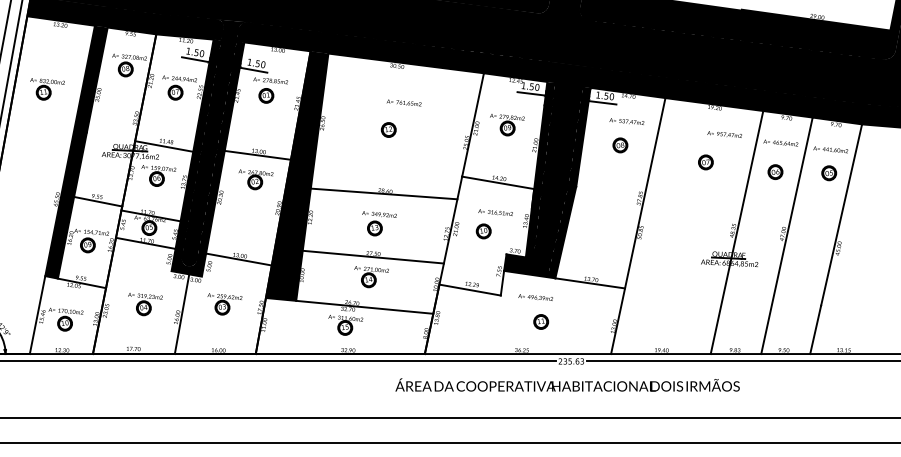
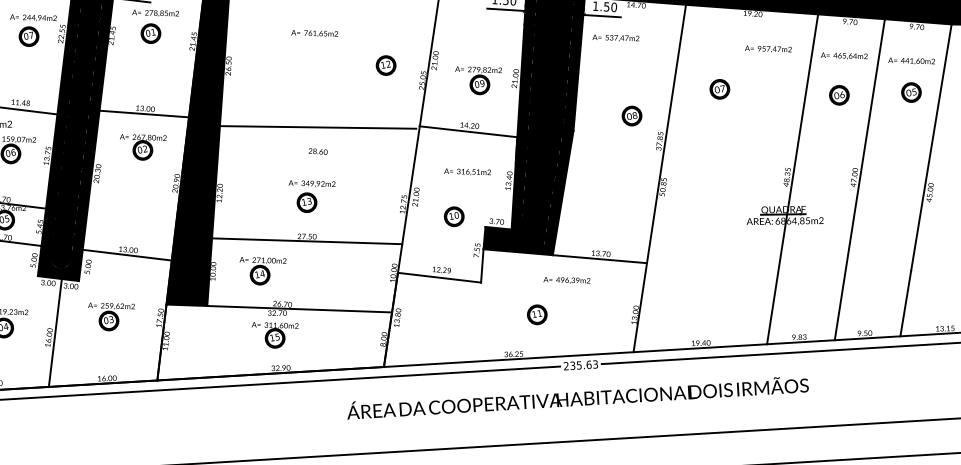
text: (403, 102) -> (313, 32), moved
text: (626, 121) -> (615, 37), moved
part: (507, 125) -> (479, 80), moved
part: (388, 129) -> (385, 64), moved
part: (620, 145) -> (632, 116), moved
part: (705, 162) -> (719, 89), moved
line: (383, 193) -> (316, 126), moved
part: (483, 231) -> (453, 216), moved
part: (371, 277) -> (263, 271), moved
text: (535, 297) -> (566, 280), moved

